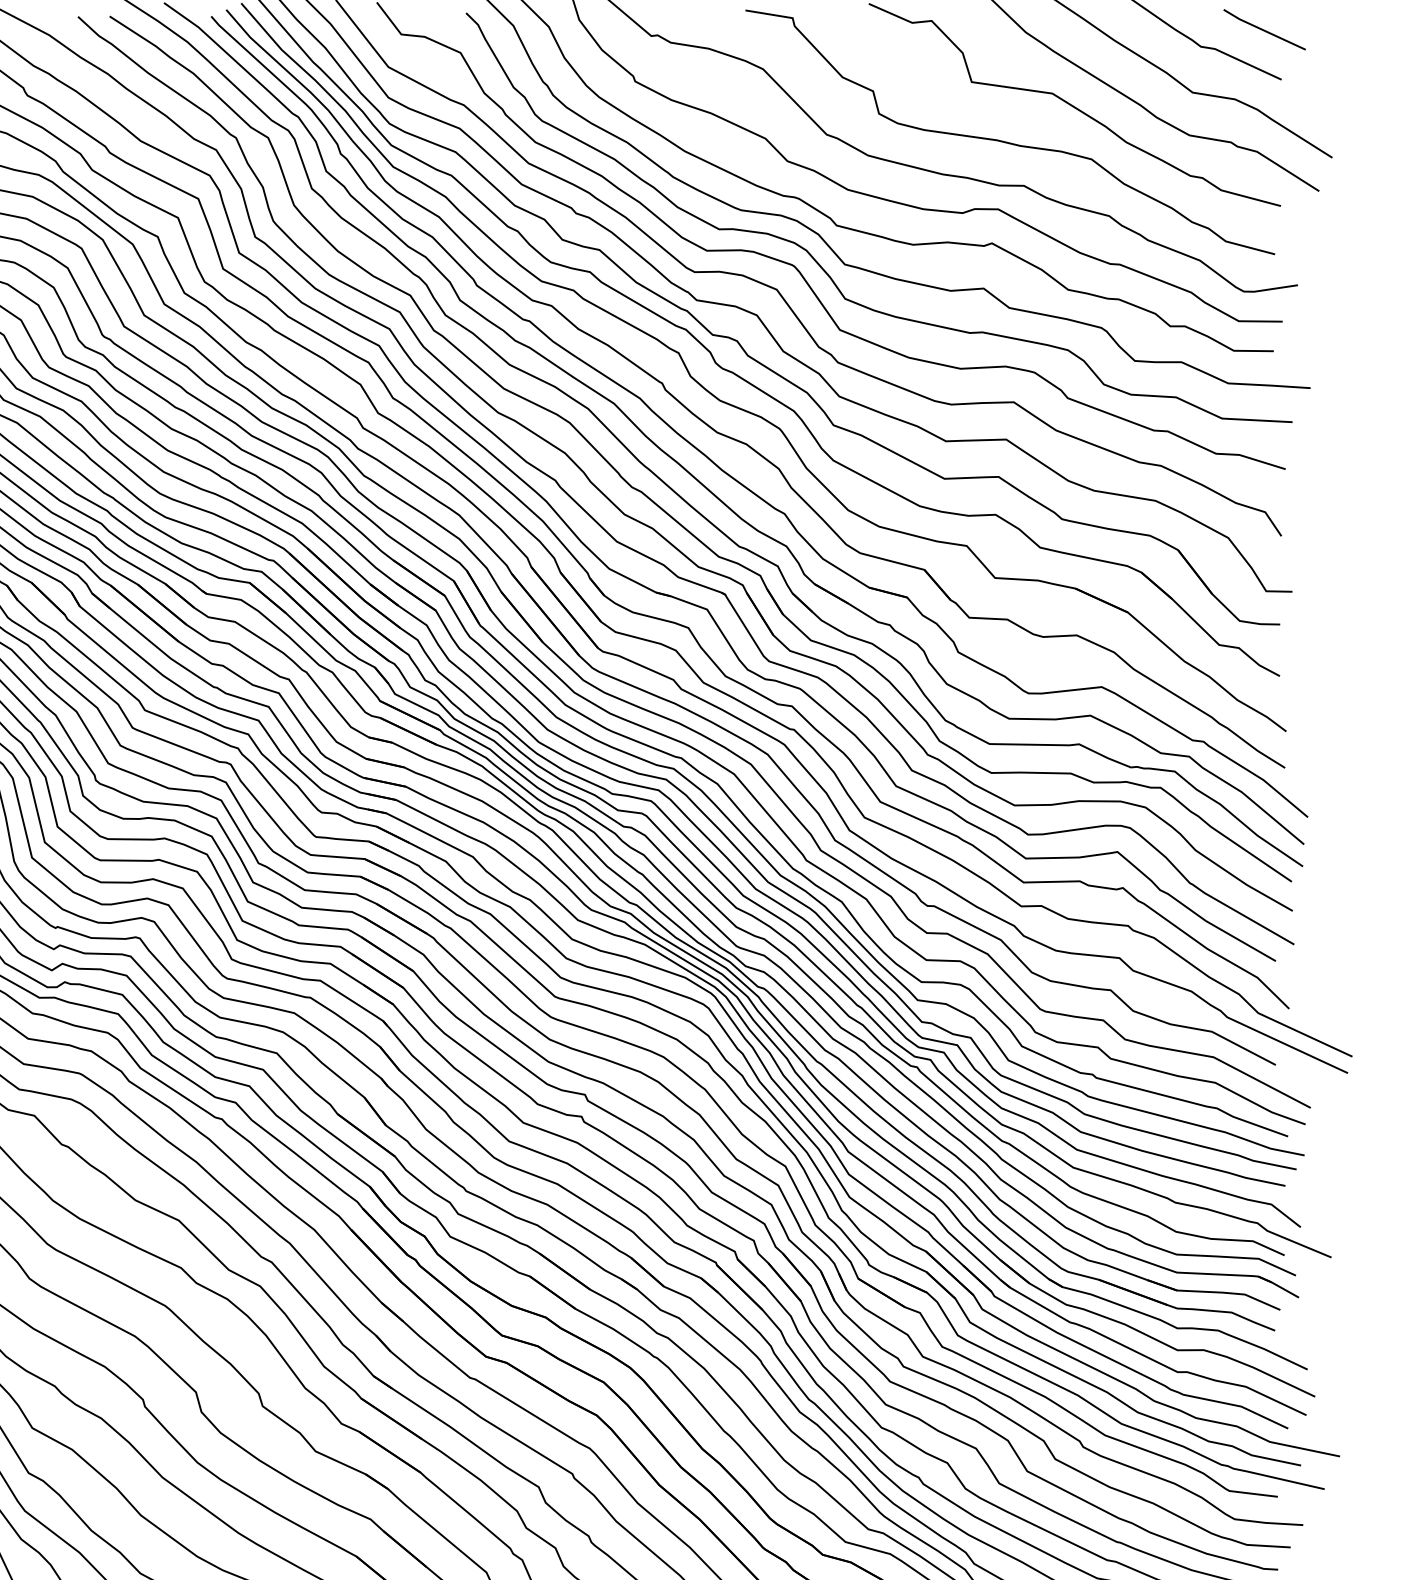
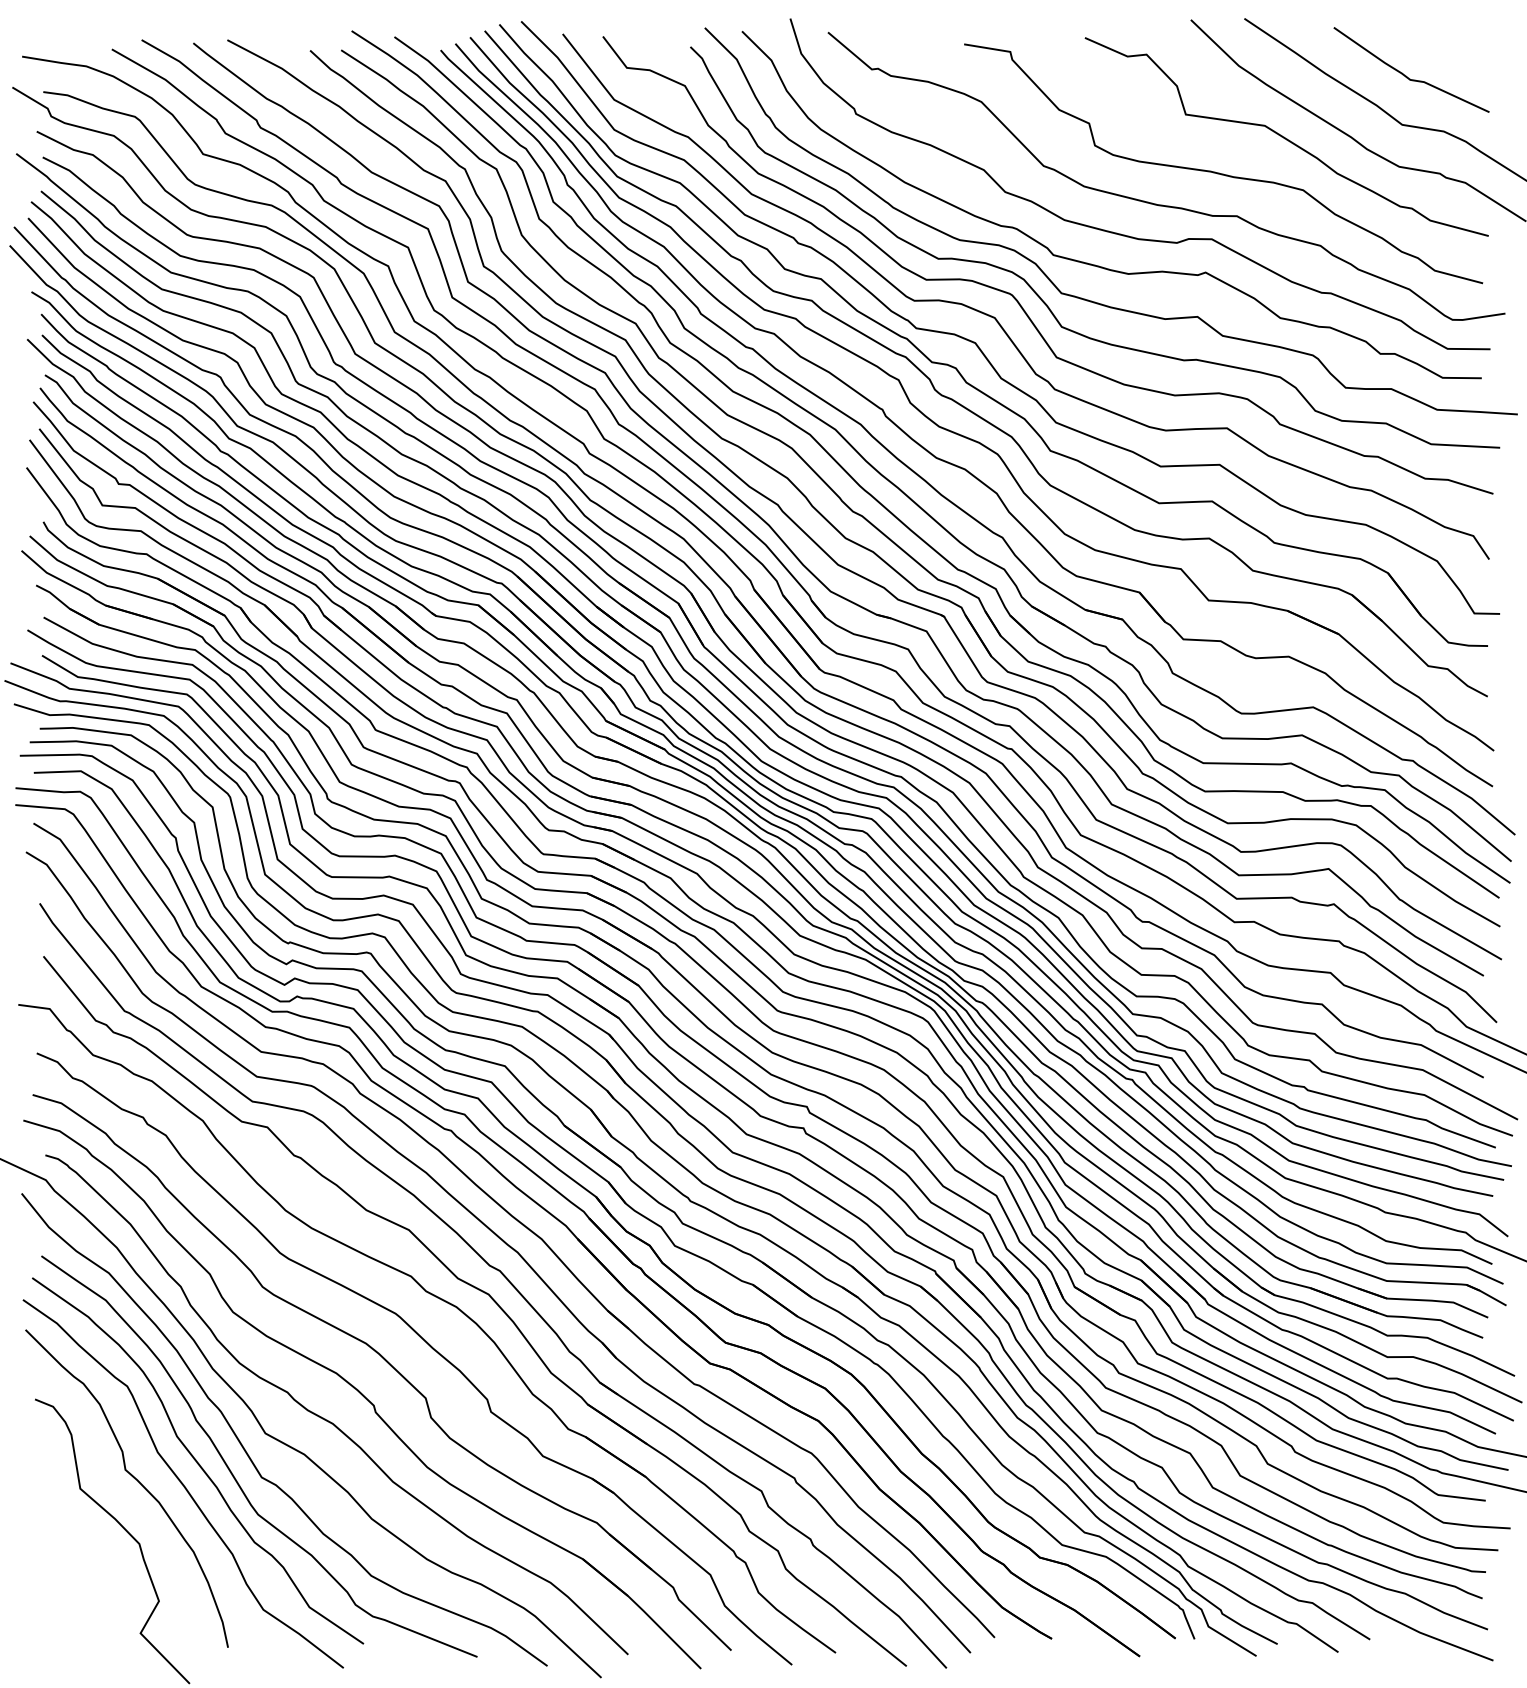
line: (1264, 29) -> (1472, 63), removed

